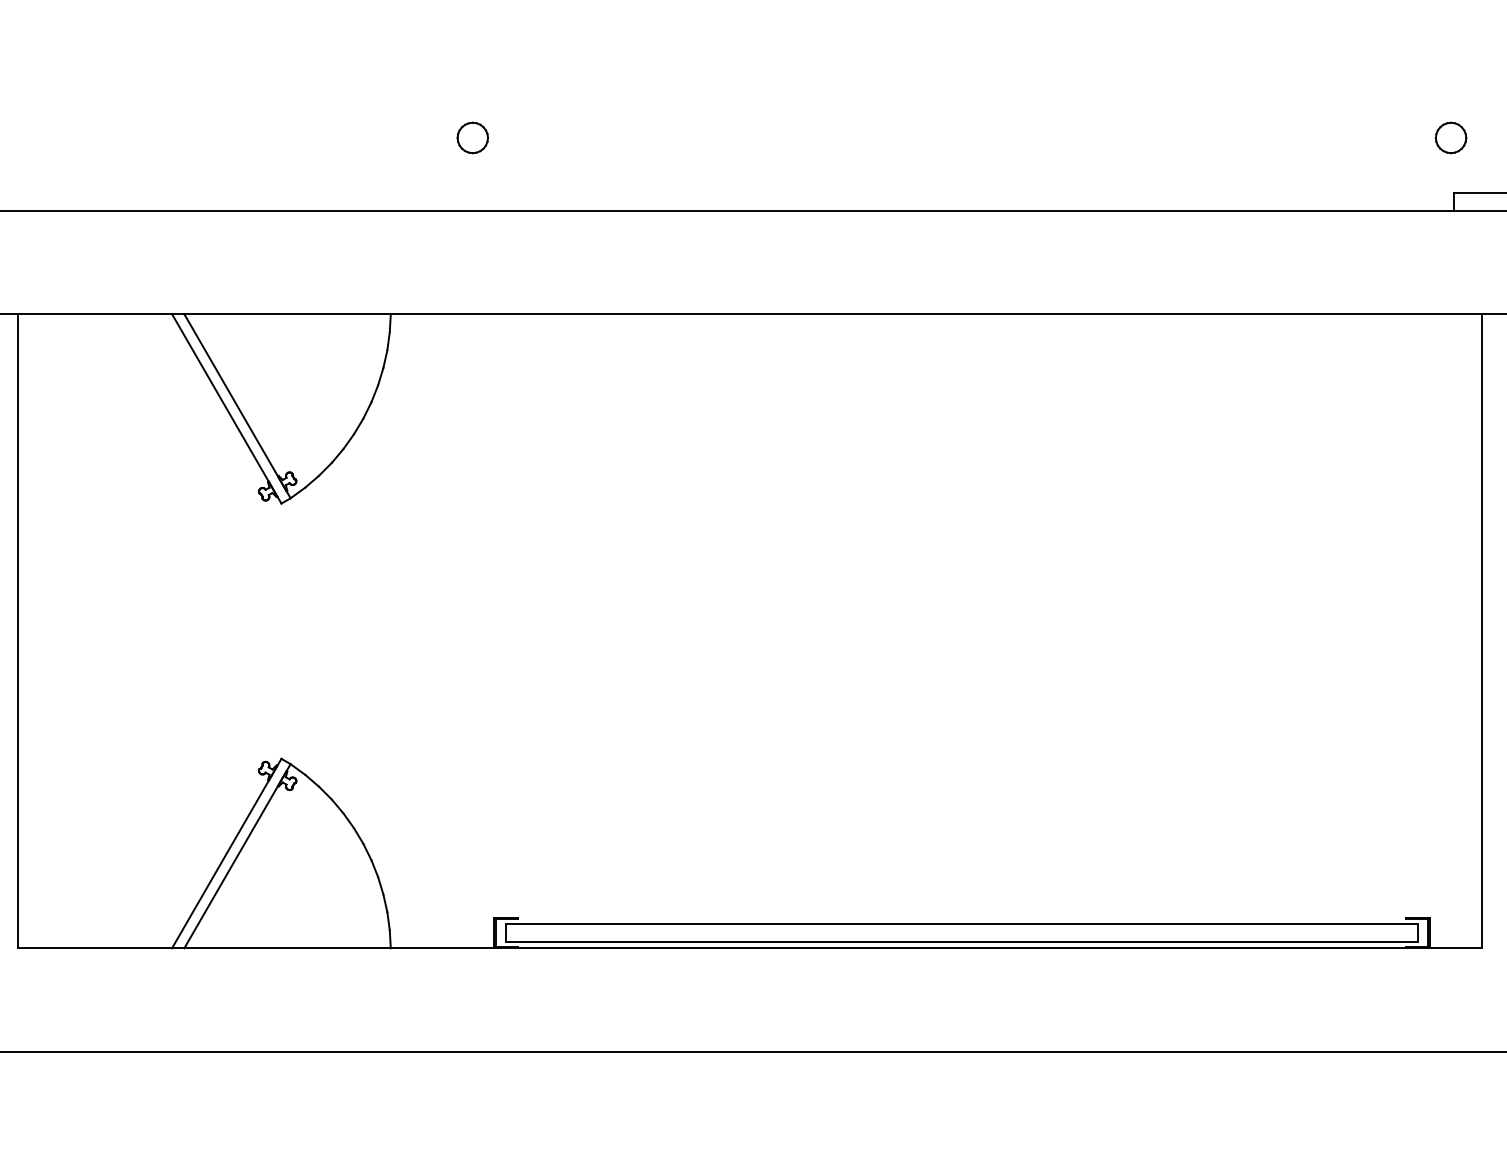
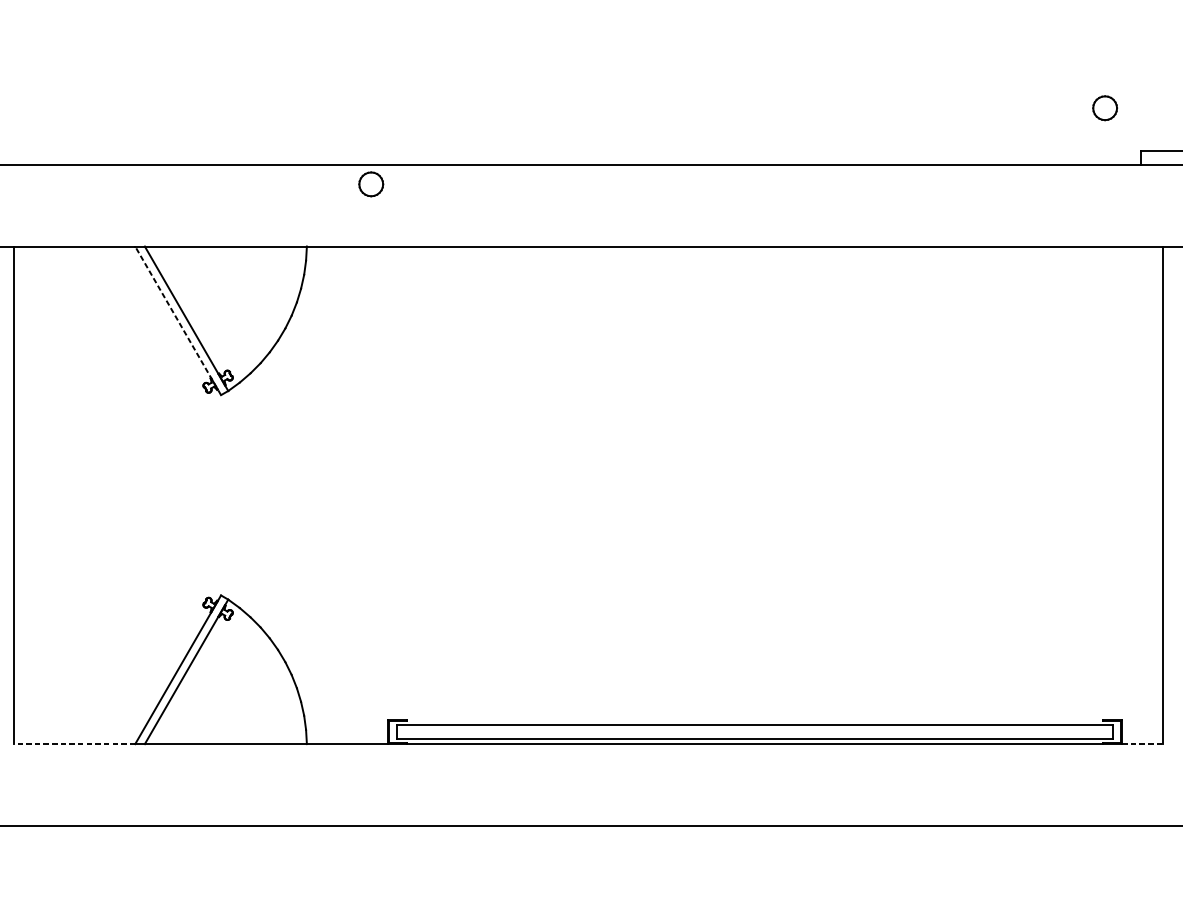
part: (472, 137) -> (370, 184), moved
part: (1451, 137) -> (1105, 107), moved
line: (226, 408) -> (177, 320), solid -> dashed
line: (94, 948) -> (74, 744), solid -> dashed
line: (1456, 948) -> (1143, 744), solid -> dashed

